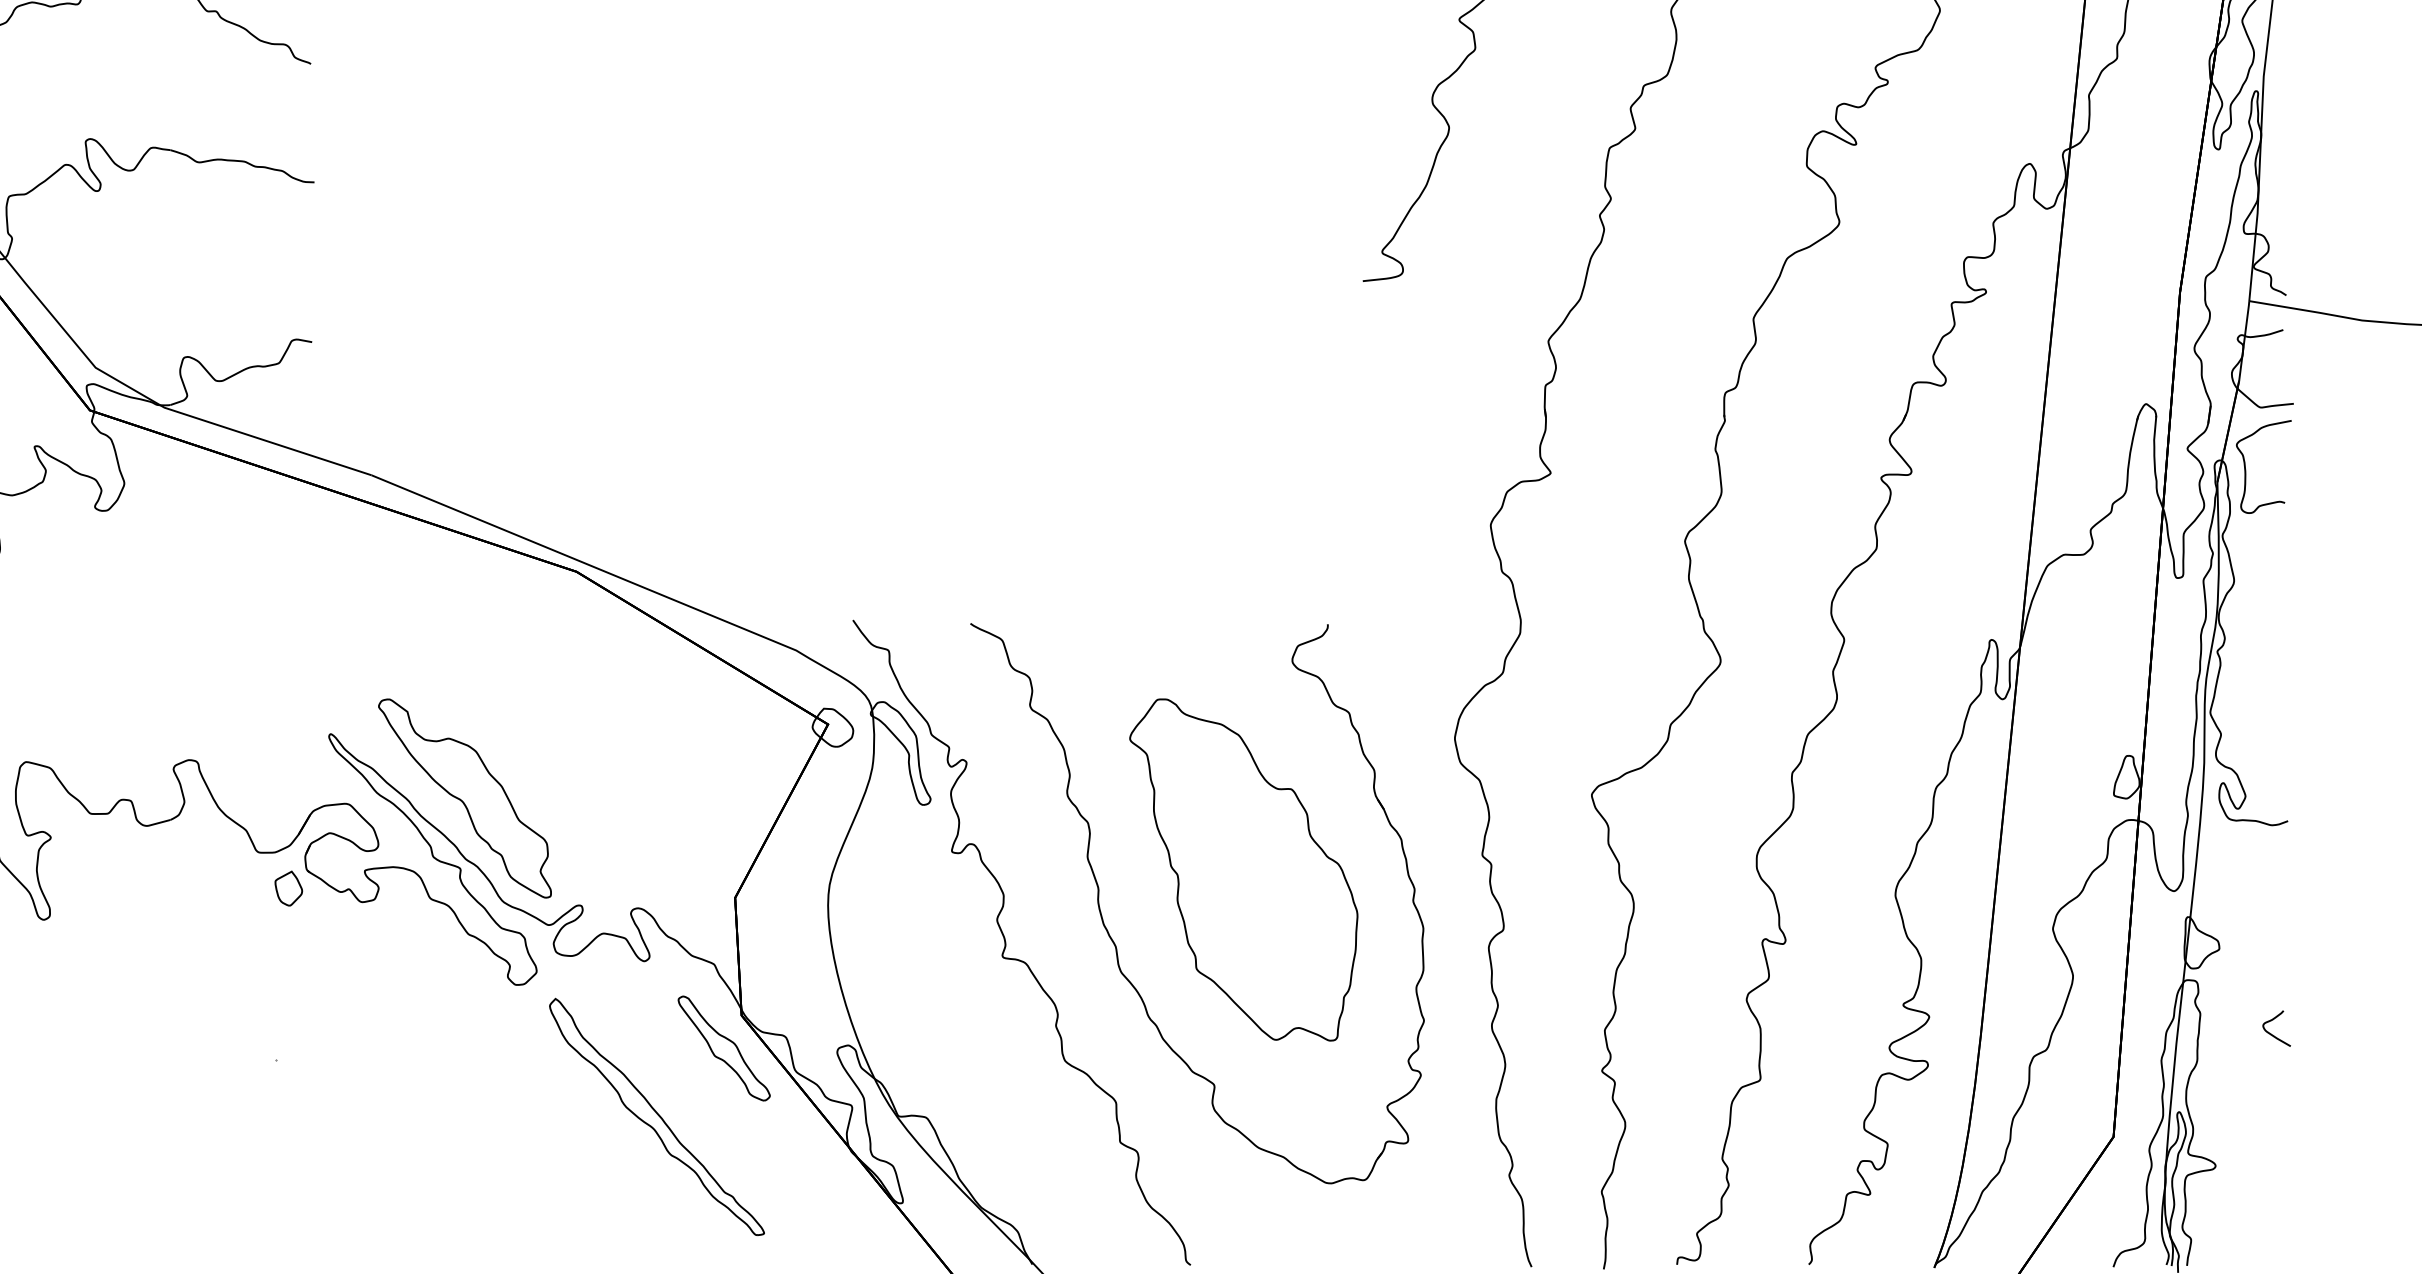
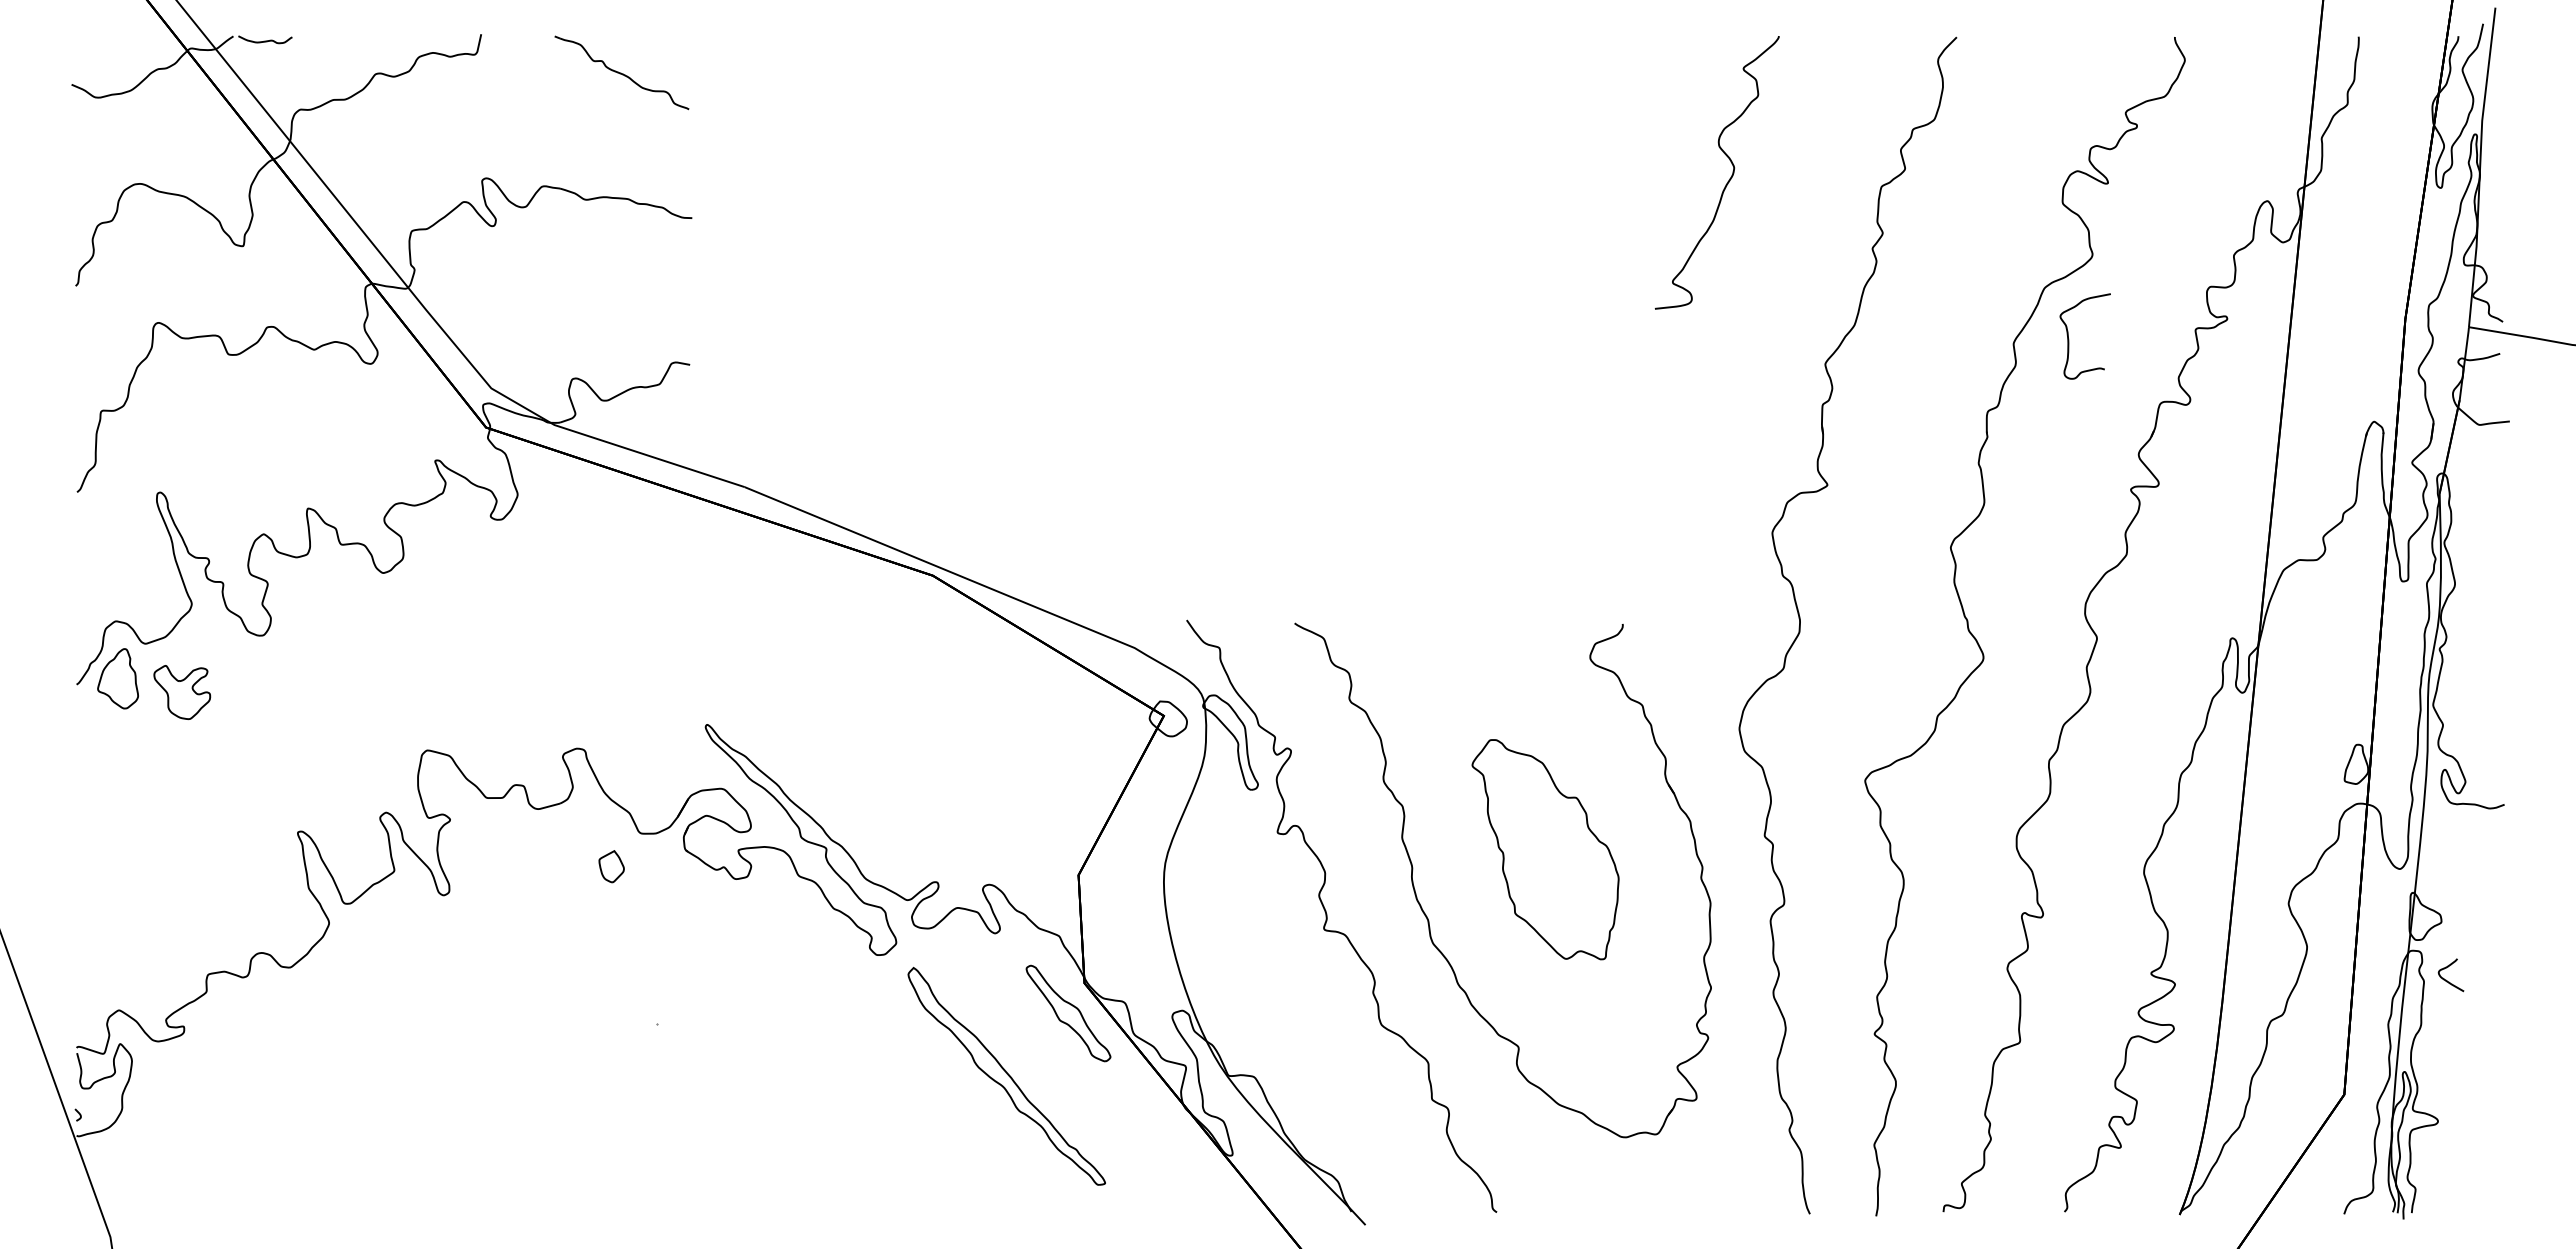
curve: (2246, 470) -> (2069, 339), moved
part: (465, 798) -> (830, 783), removed
part: (1243, 869) -> (1545, 849), size x0.7
part: (288, 888) -> (611, 866), moved
curve: (2271, 1033) -> (2446, 979), moved

